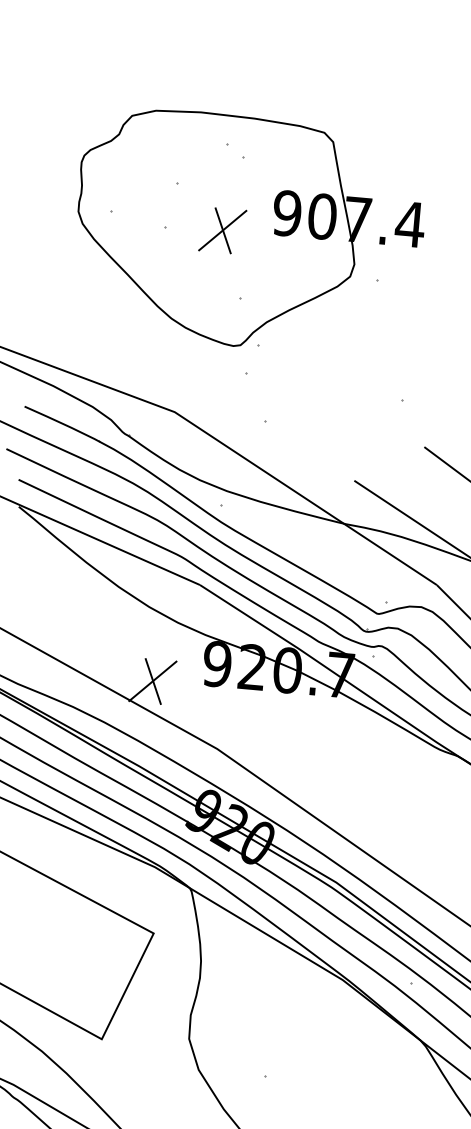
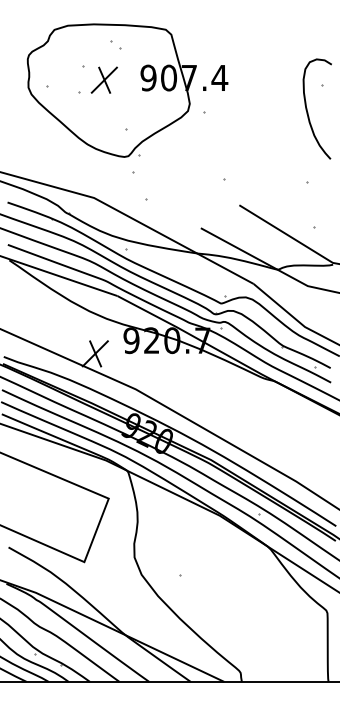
part: (221, 229) -> (103, 79), moved

